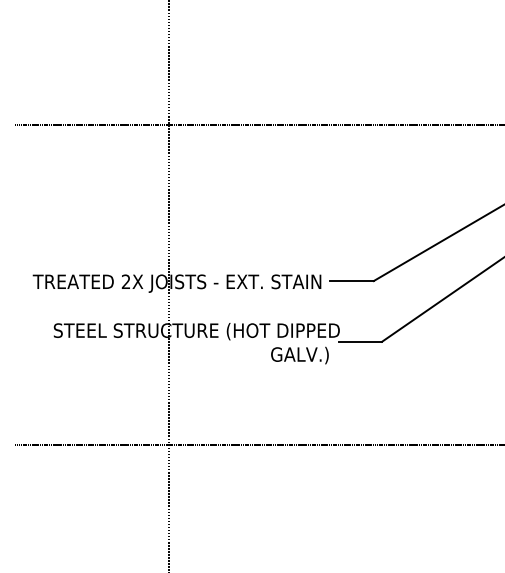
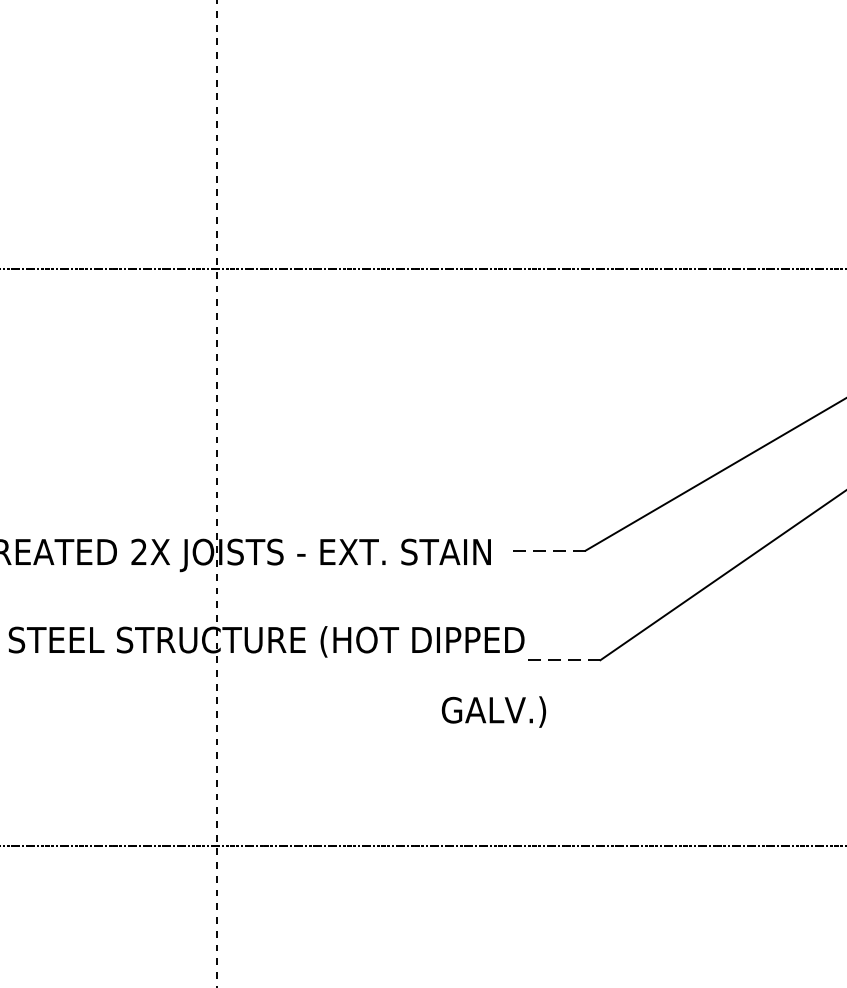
line: (352, 281) -> (547, 551), solid -> dashed
line: (360, 341) -> (561, 659), solid -> dashed
text: (299, 355) -> (493, 711), moved

